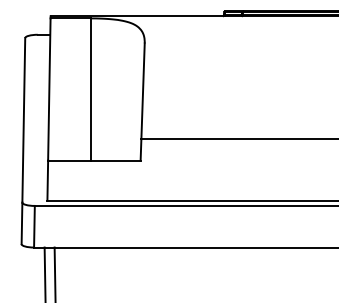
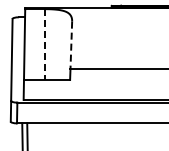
line: (91, 91) -> (45, 45), solid -> dashed
line: (143, 91) -> (71, 45), solid -> dashed

